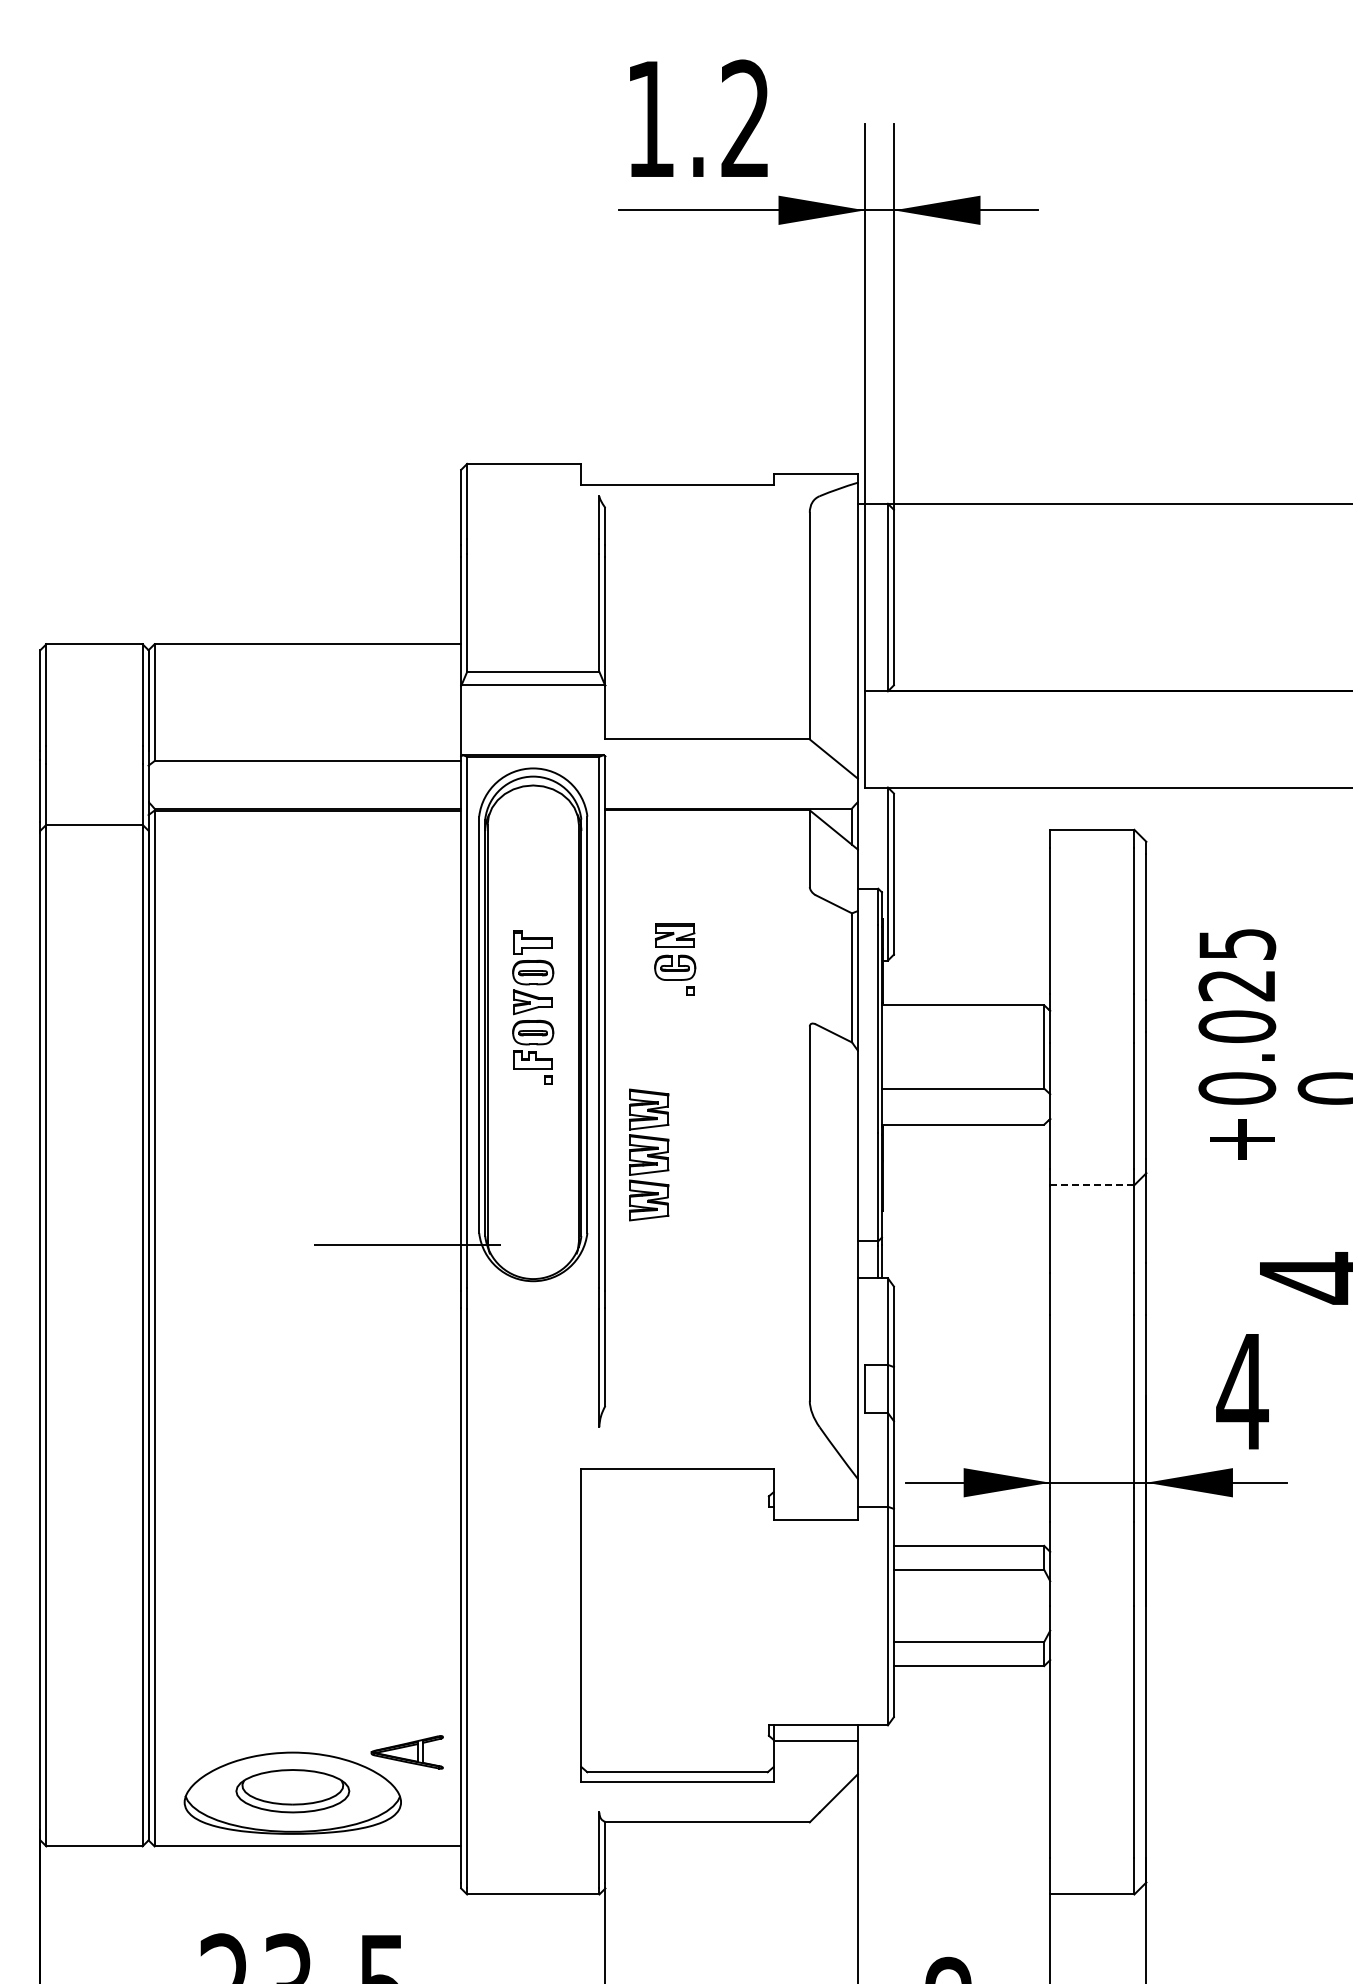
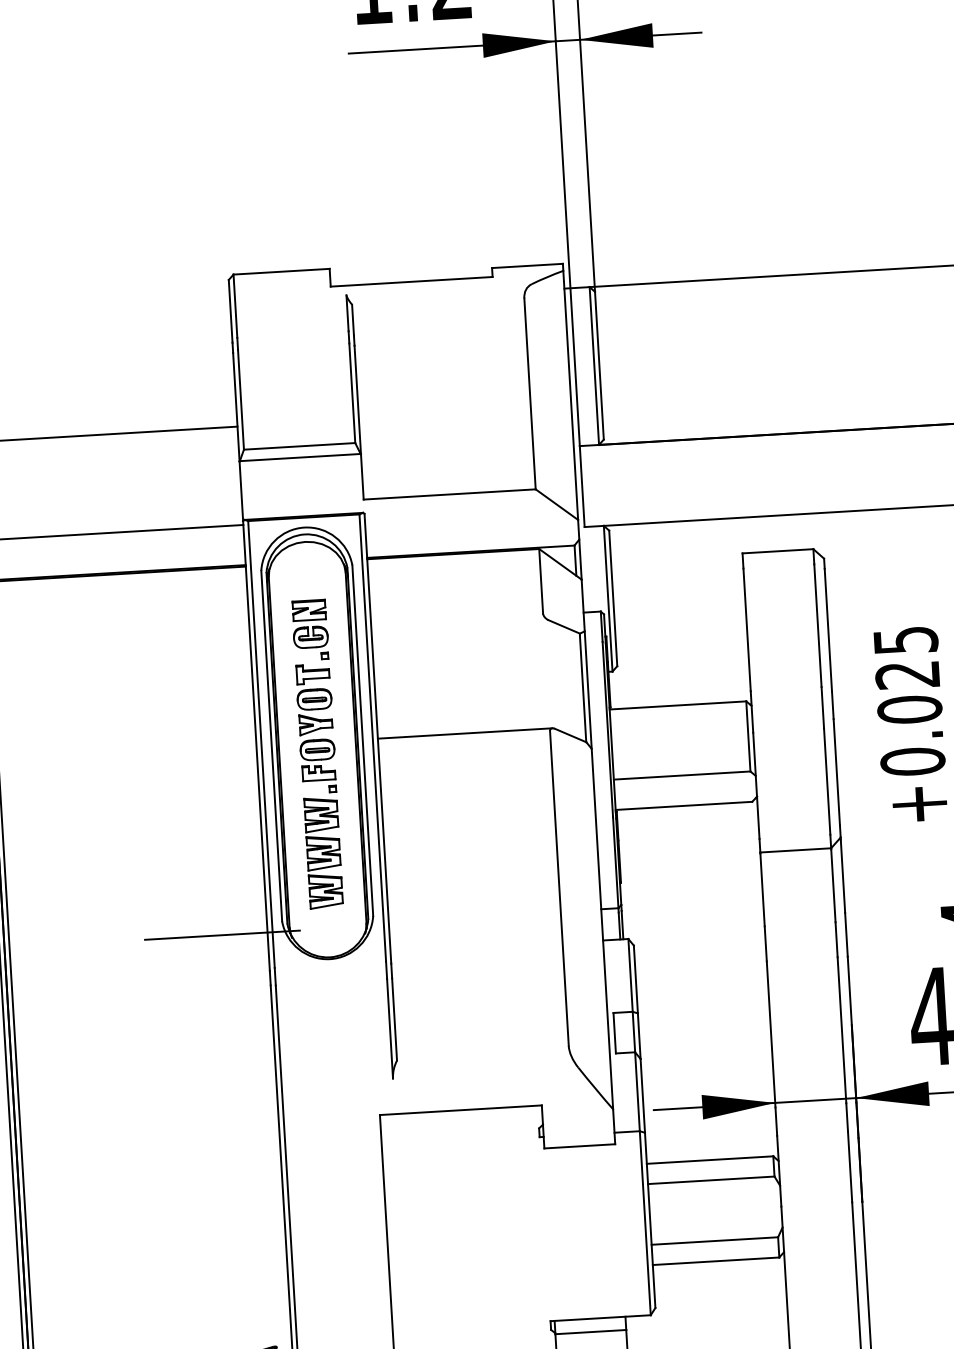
part: (675, 959) -> (310, 630), moved
line: (708, 1023) -> (464, 733), added
part: (649, 1154) -> (323, 852), moved
line: (1092, 1185) -> (795, 850), dashed -> solid

